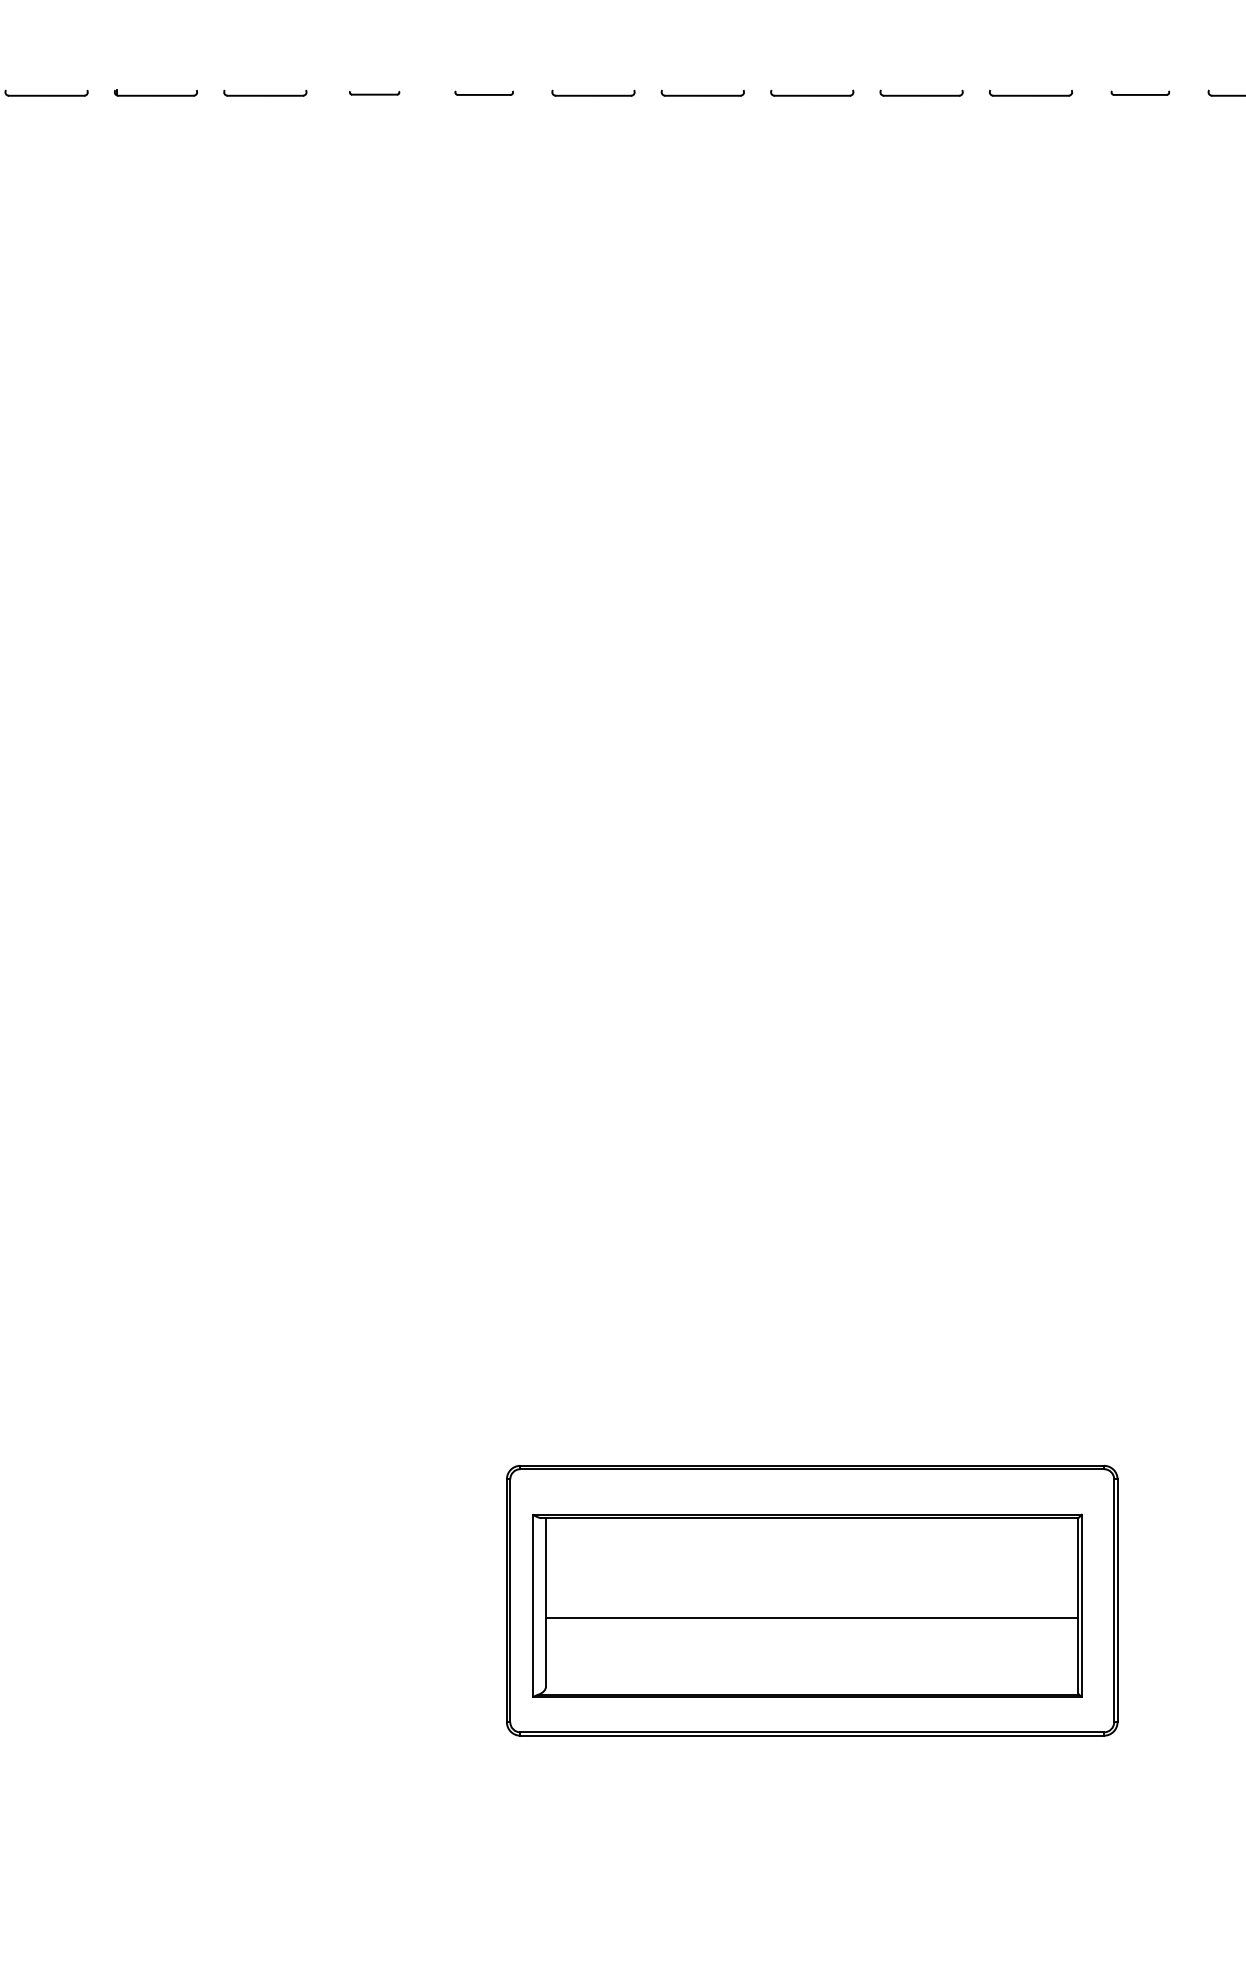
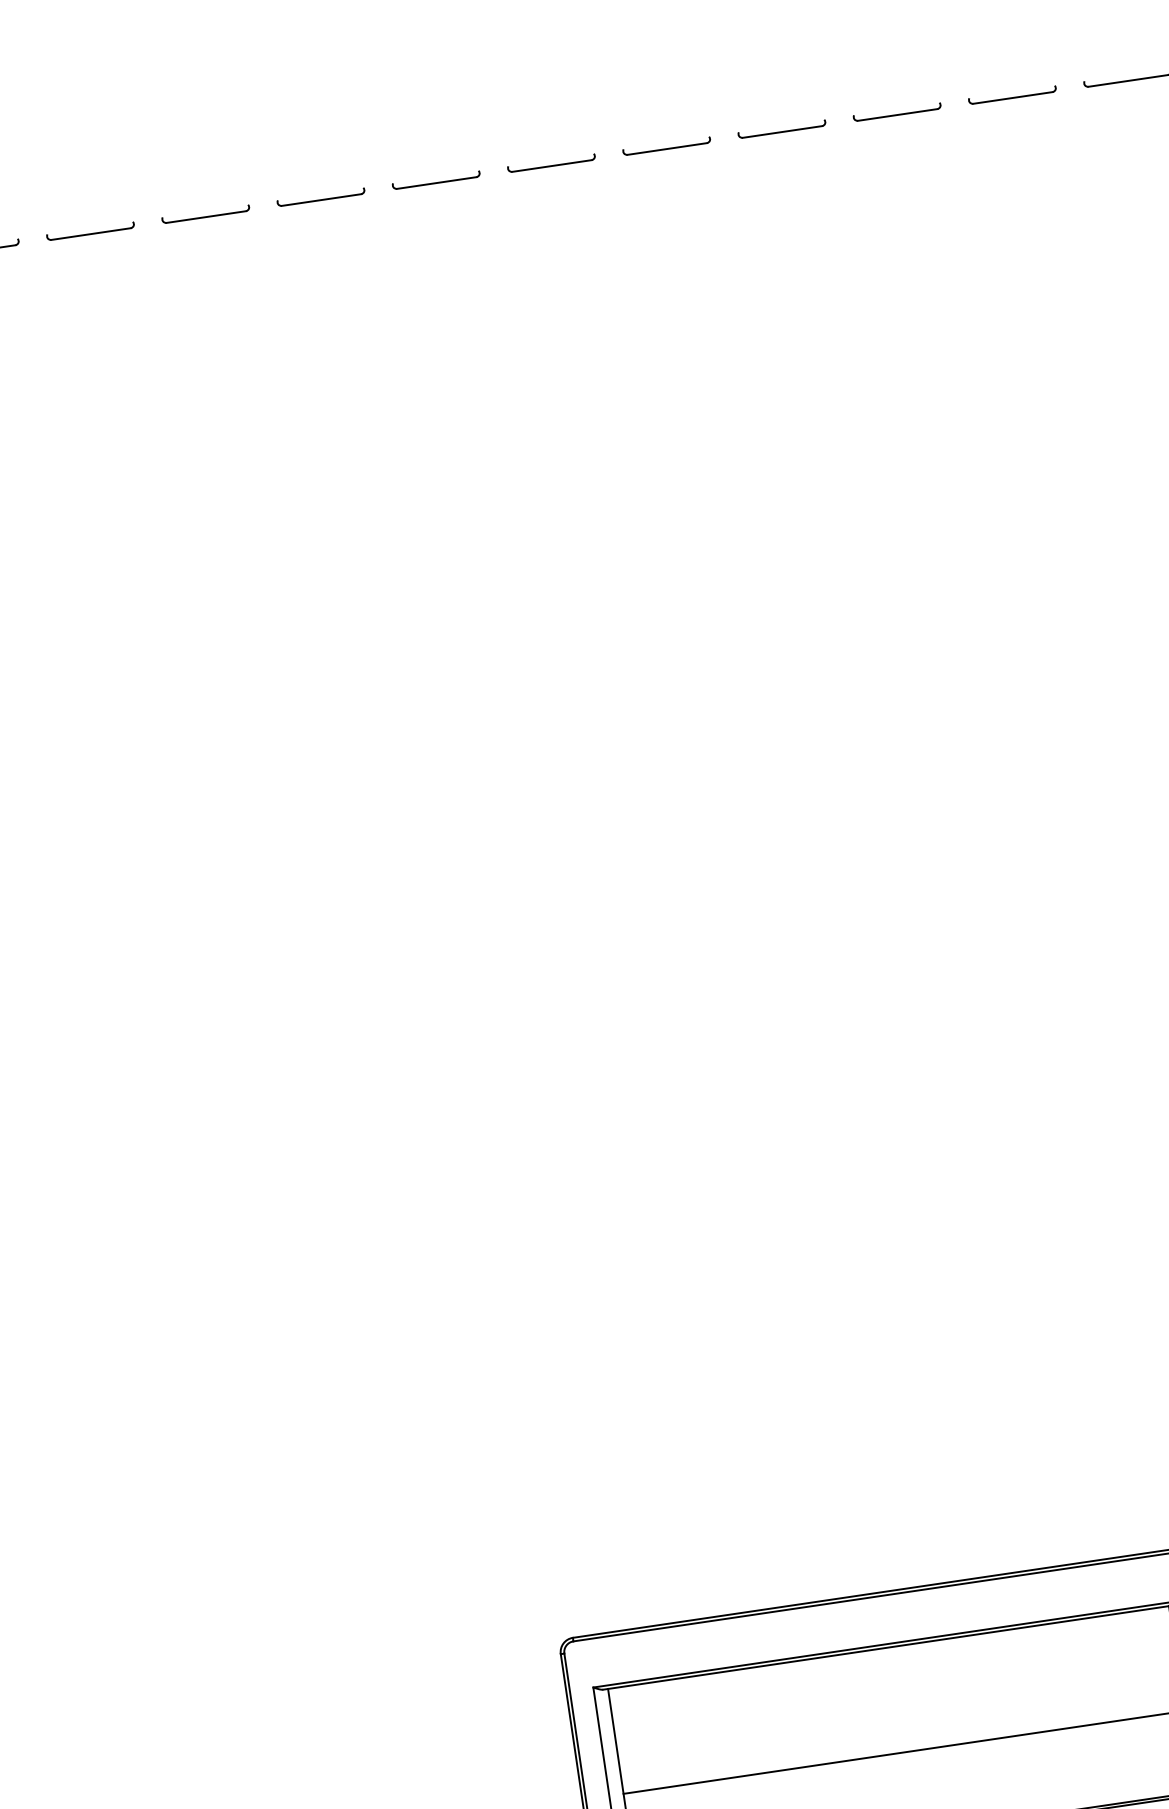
part: (374, 92) -> (205, 213), size x1.67
part: (484, 92) -> (321, 196), size x1.43
part: (1140, 92) -> (1012, 94), size x1.43

